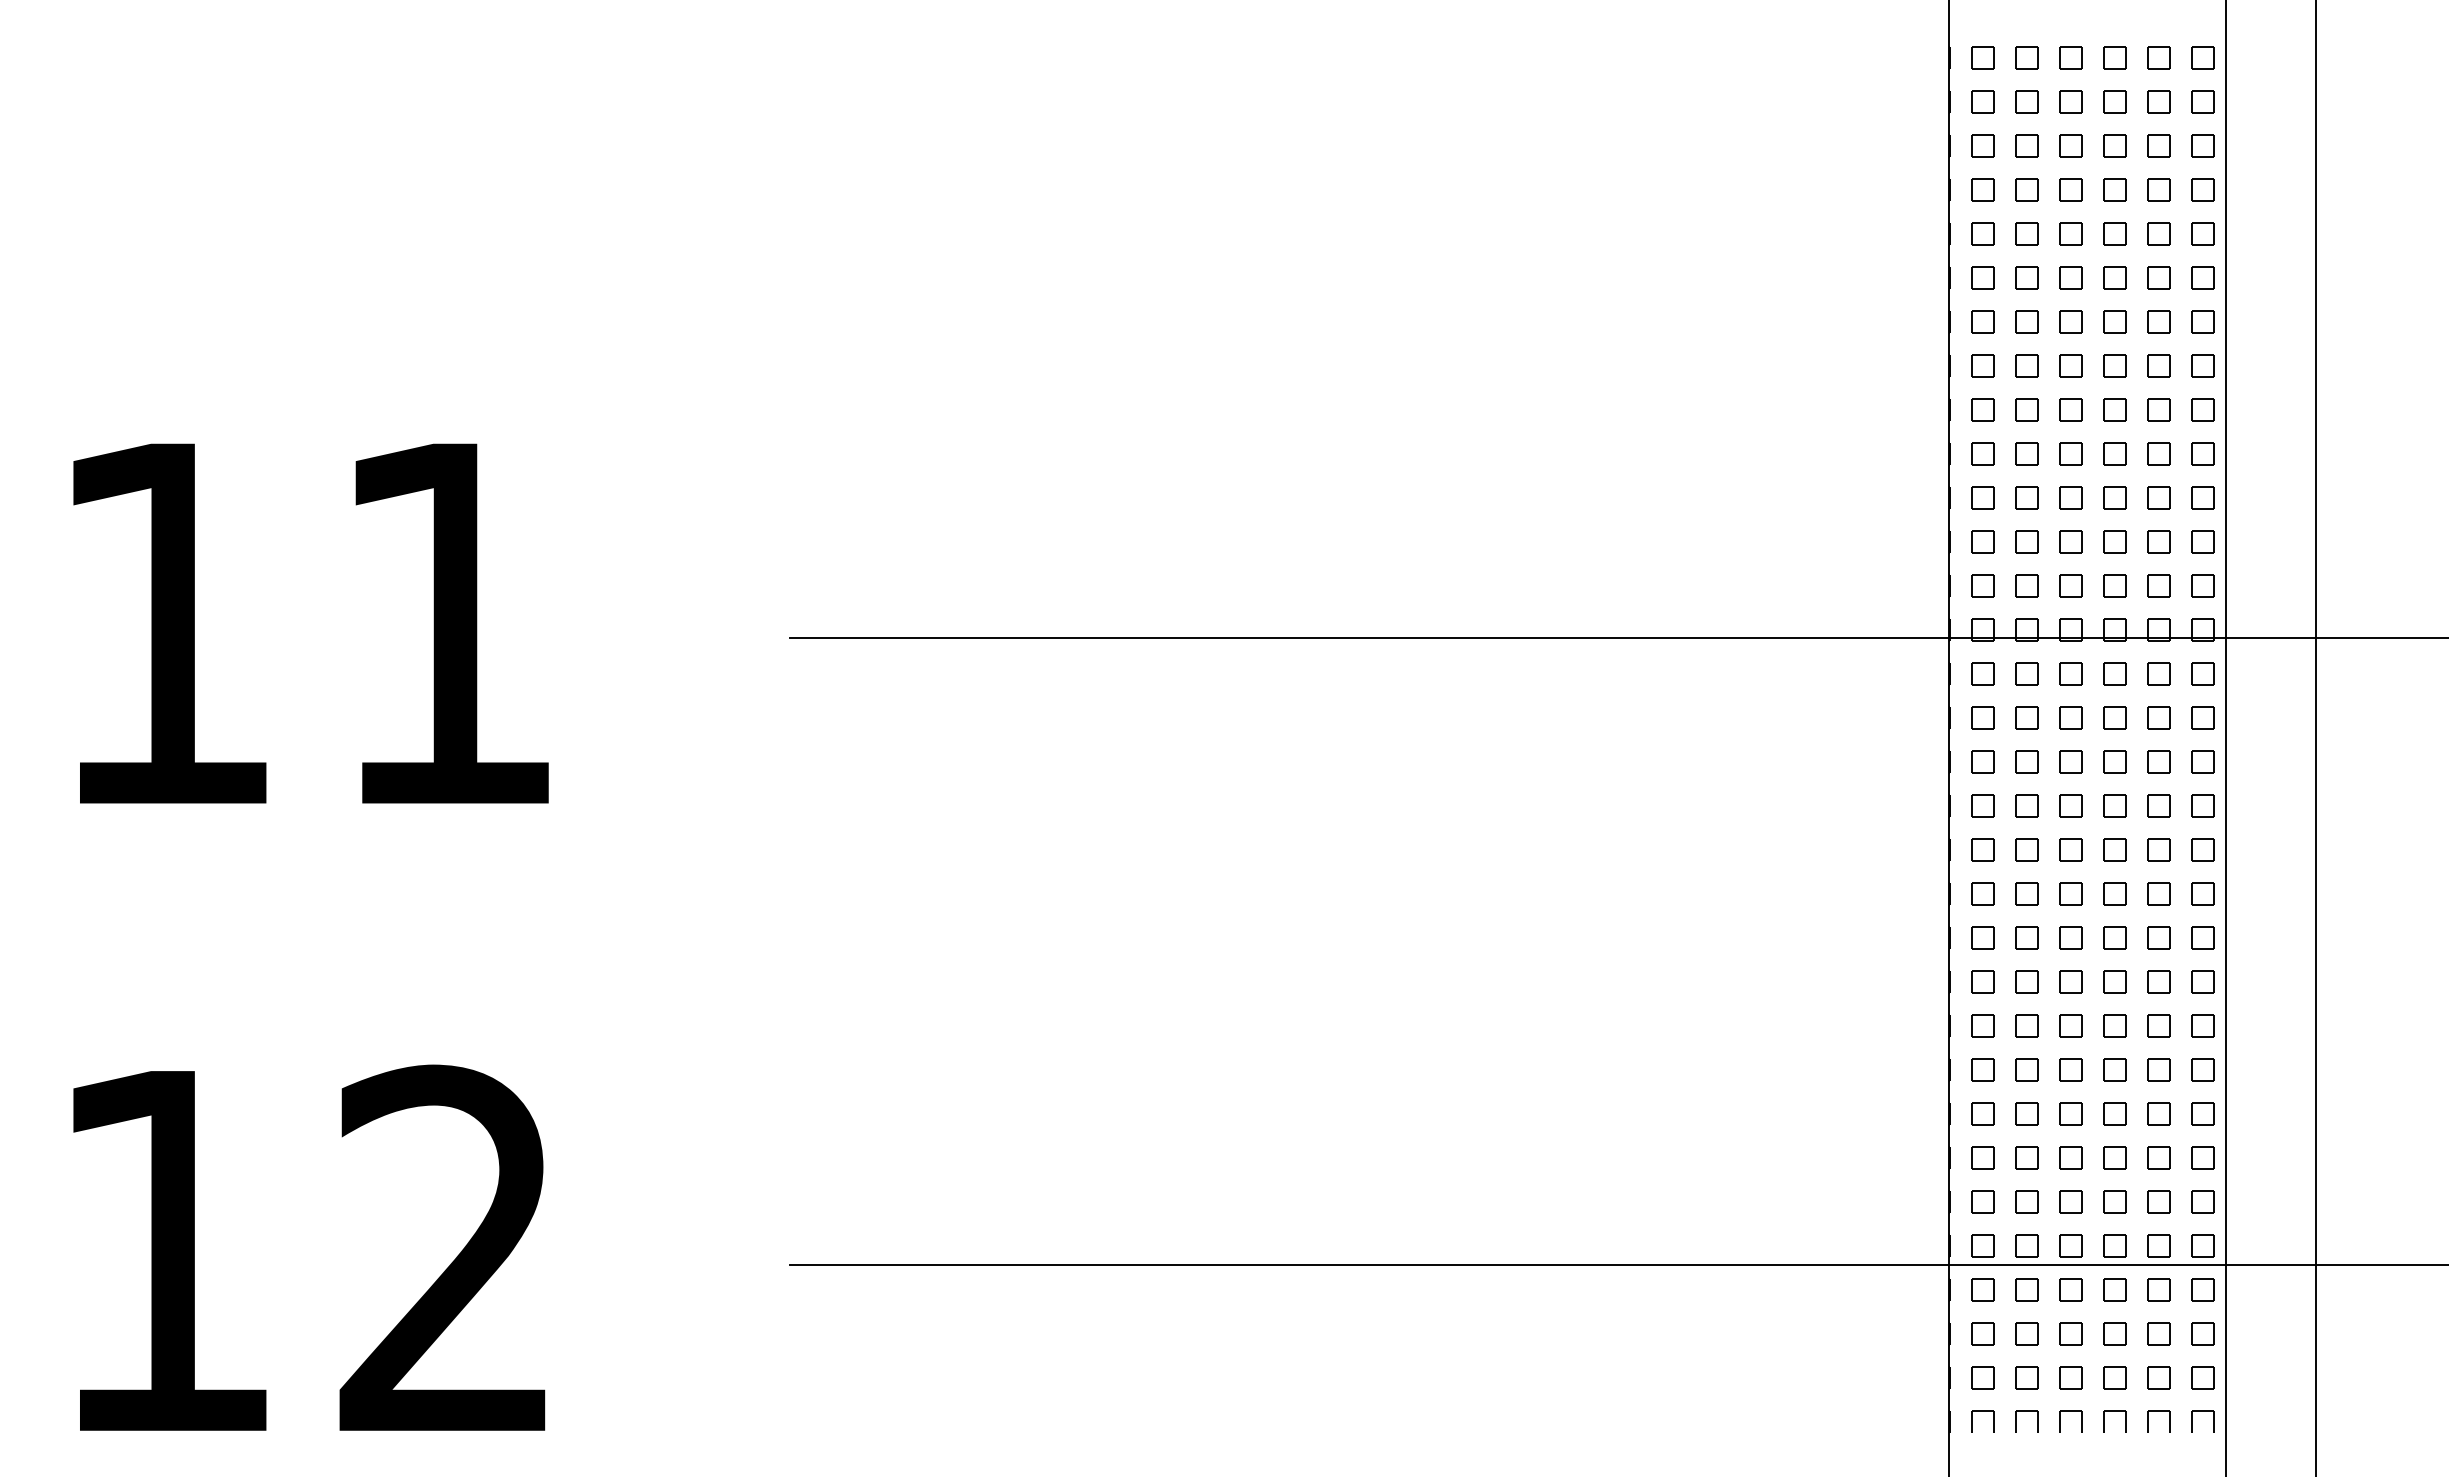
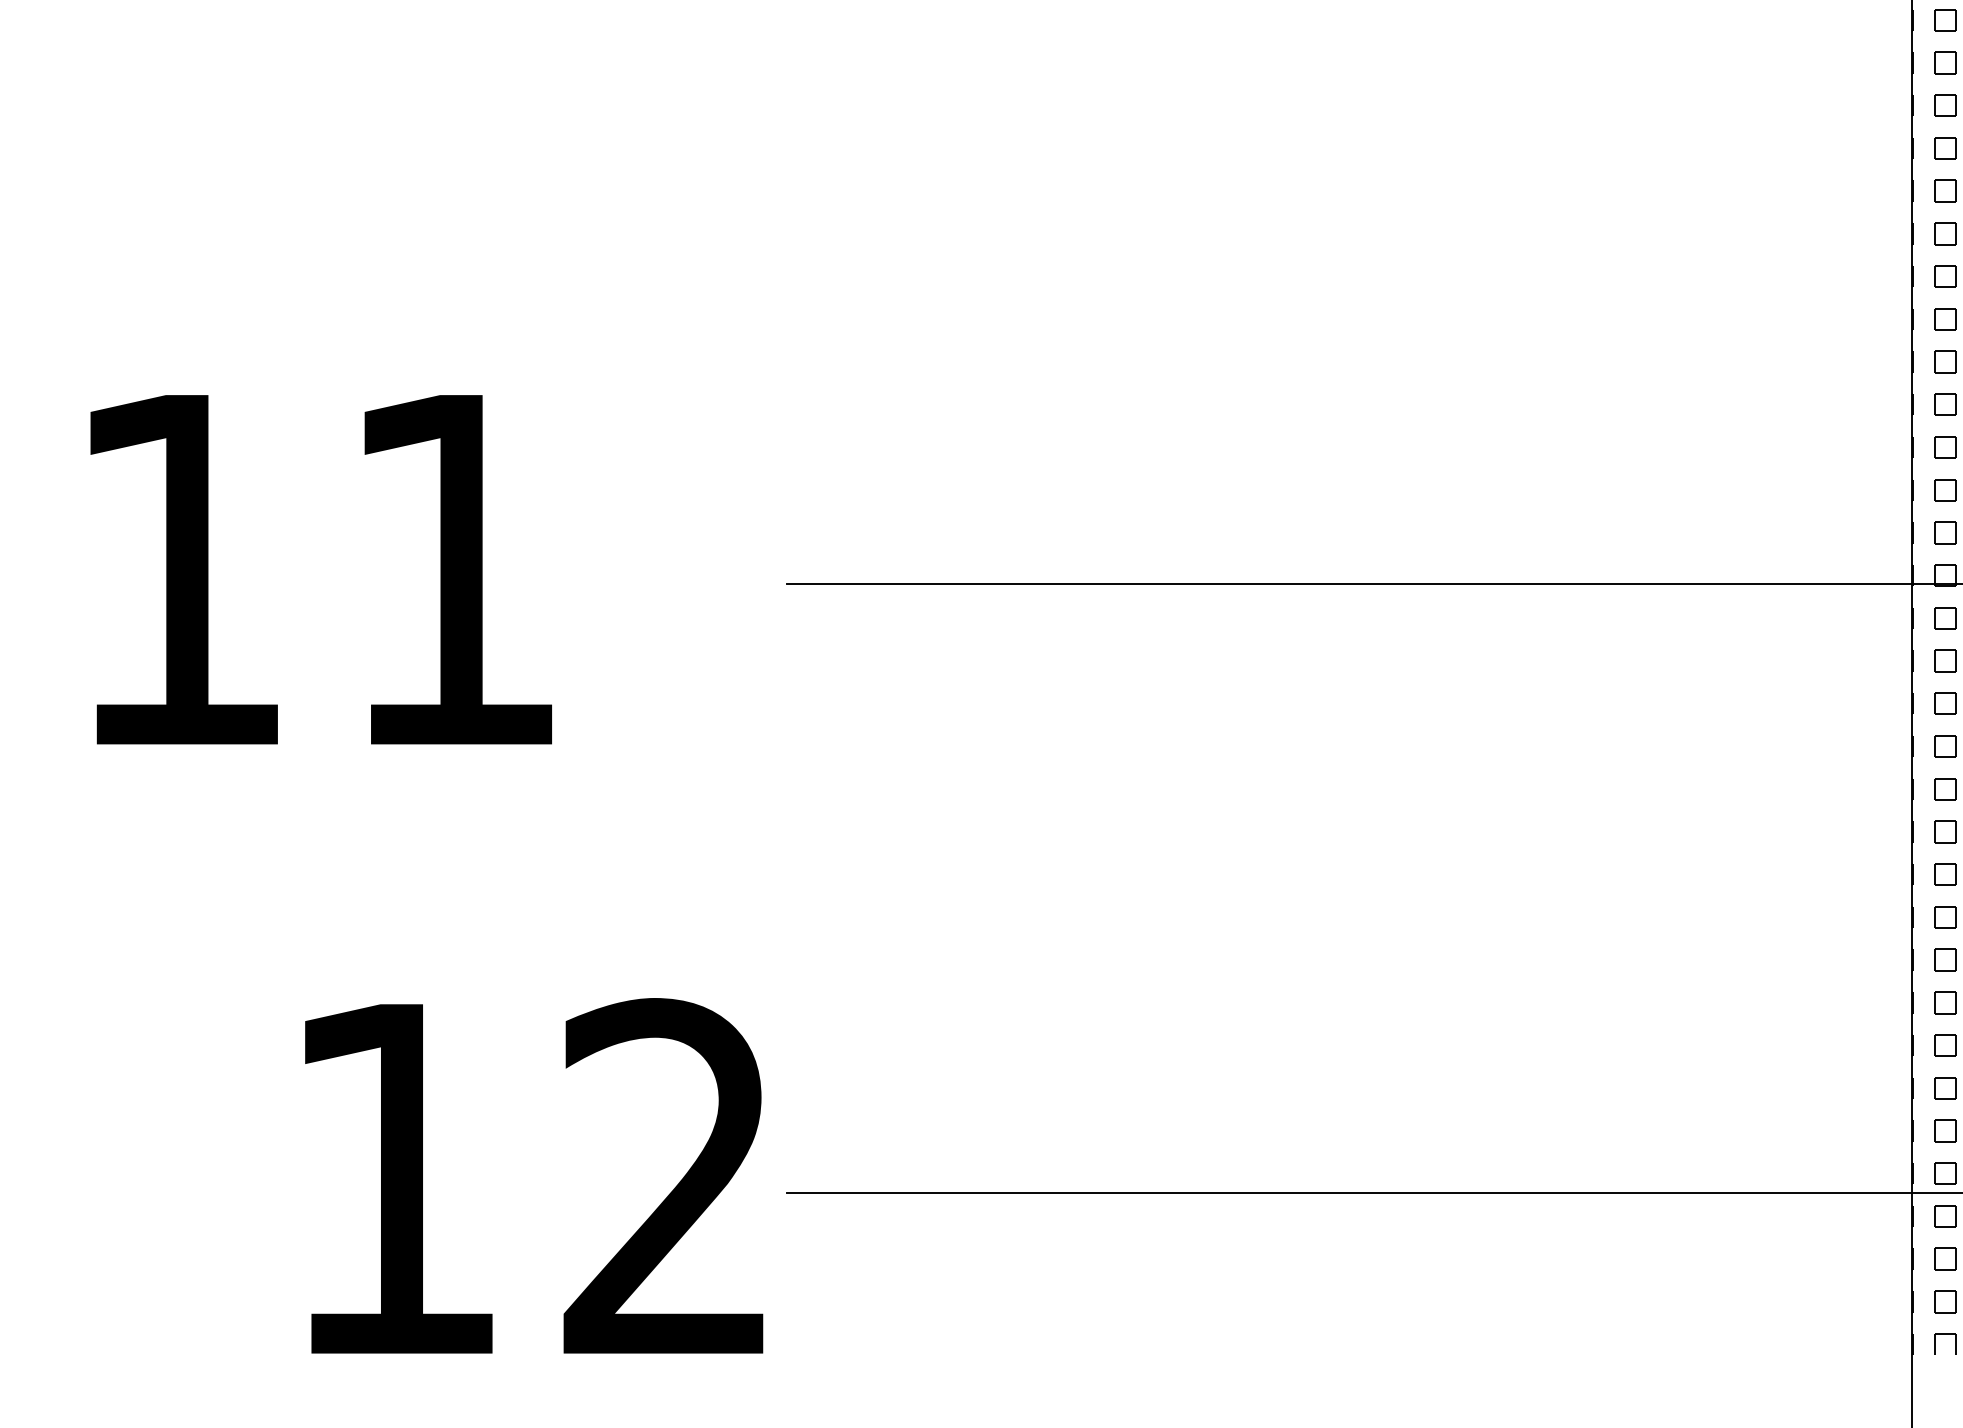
text: (309, 1247) -> (534, 1175), moved

